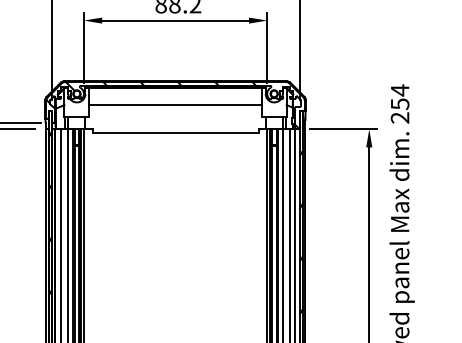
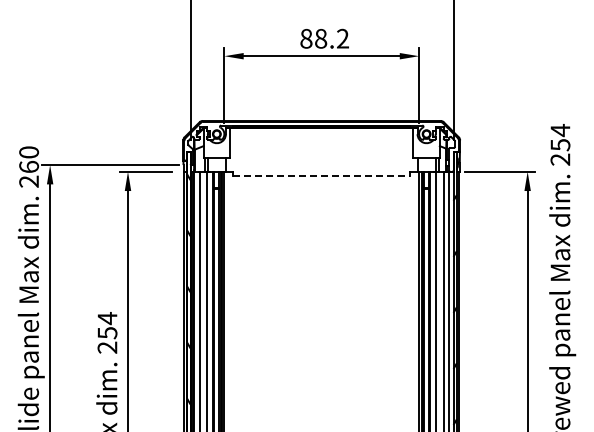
line: (175, 104) -> (321, 145), removed
hatch: (172, 105) -> (318, 146), removed
line: (176, 133) -> (322, 176), solid -> dashed

